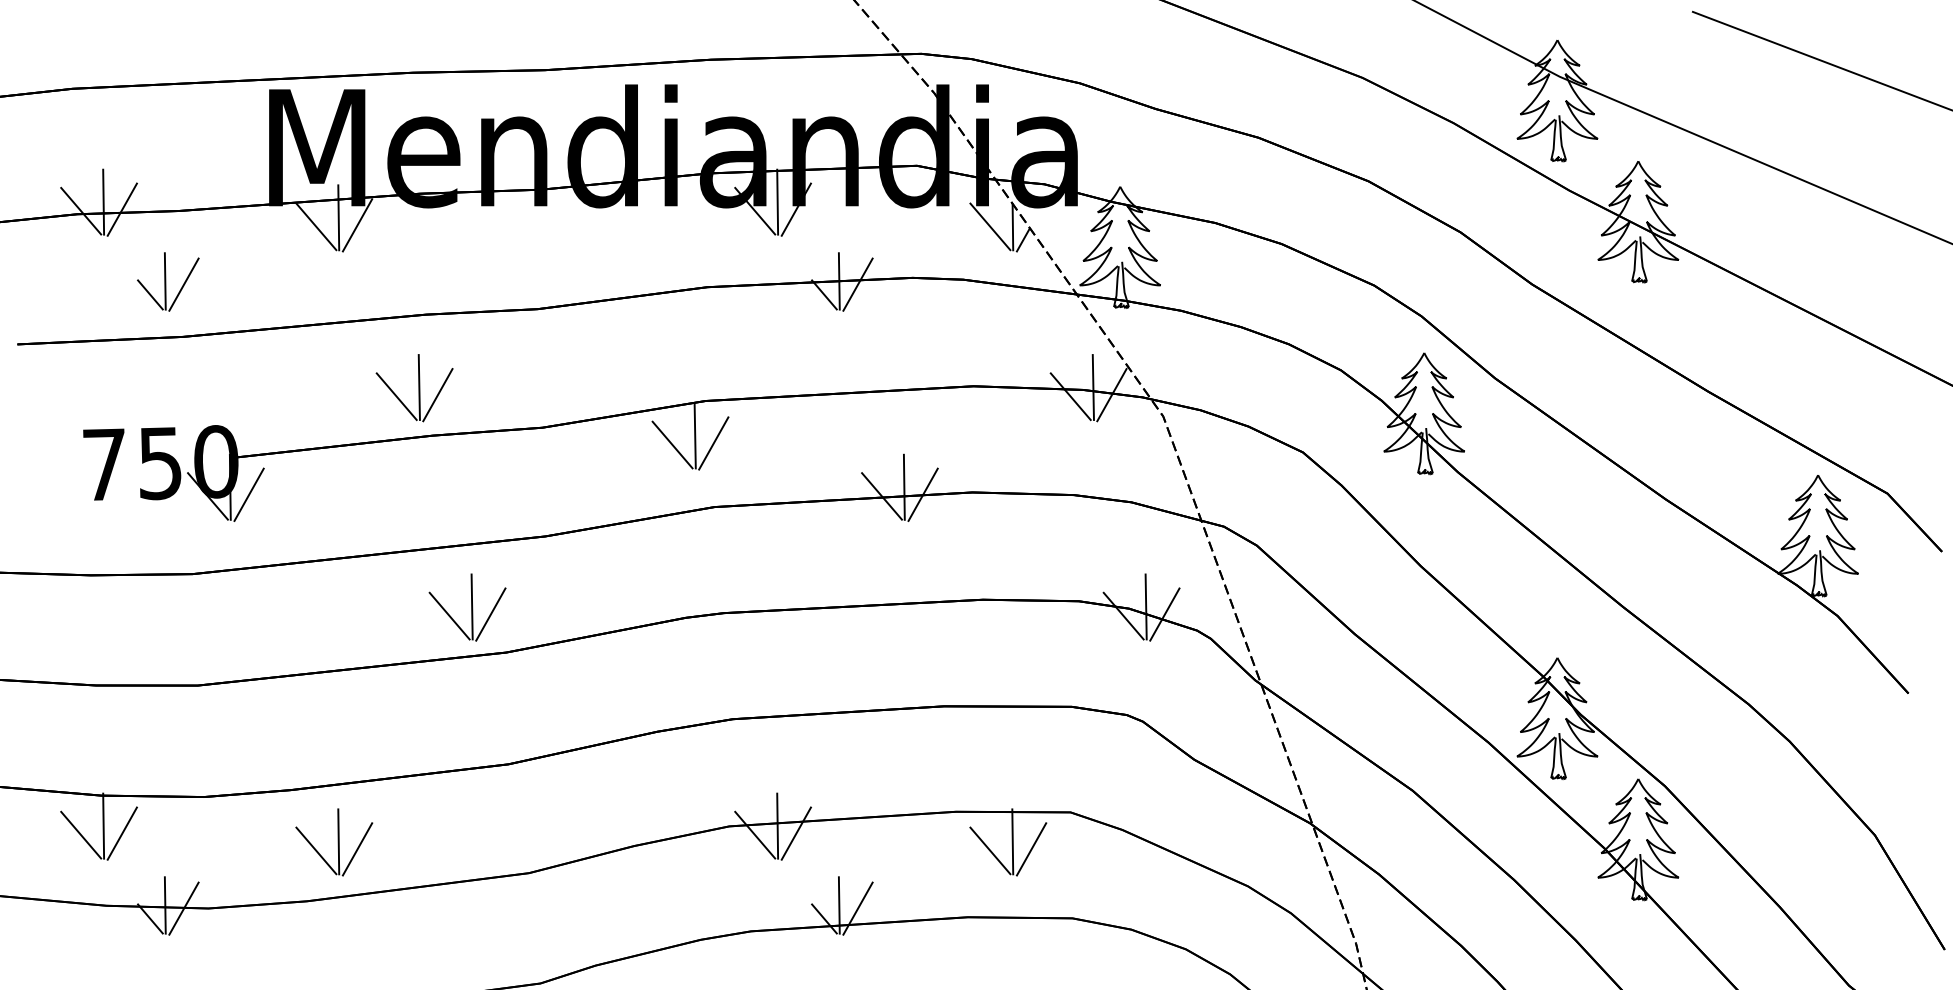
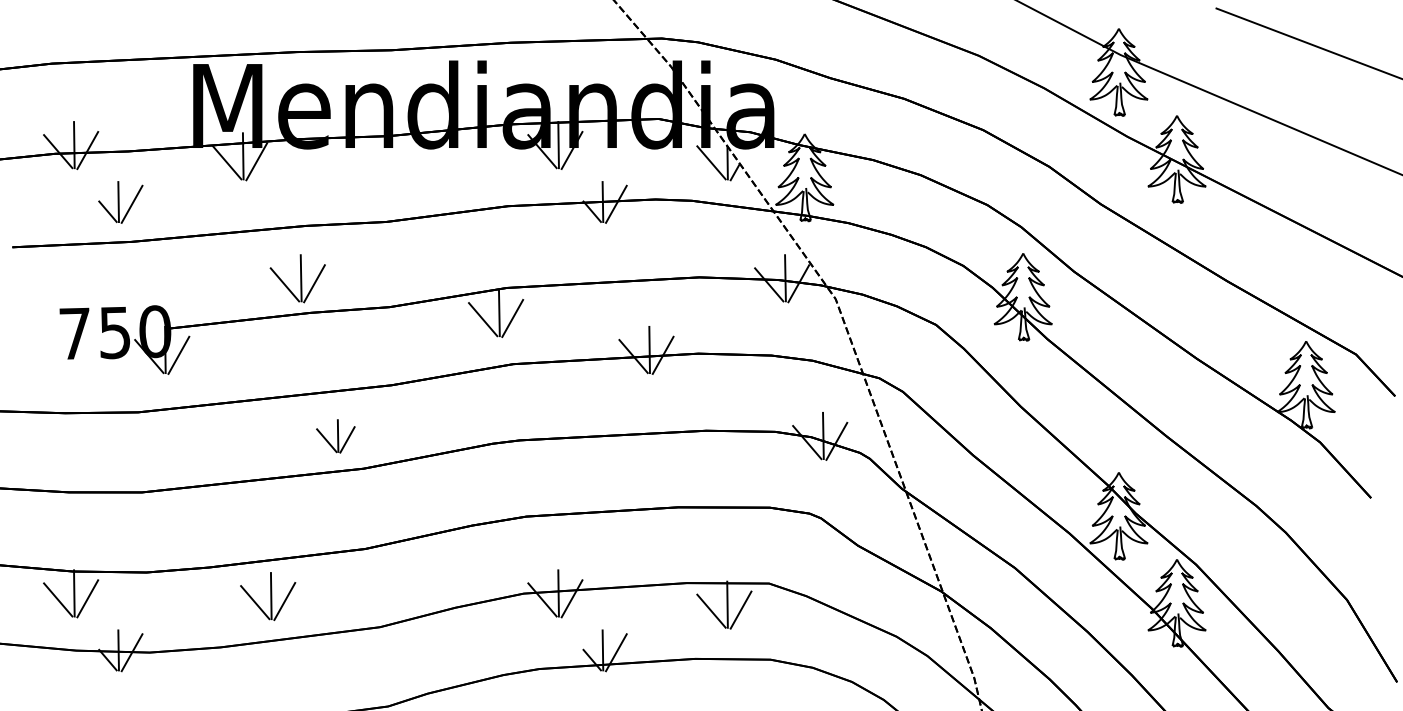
part: (467, 607) -> (335, 436), size x0.7
part: (334, 842) -> (268, 596), moved

